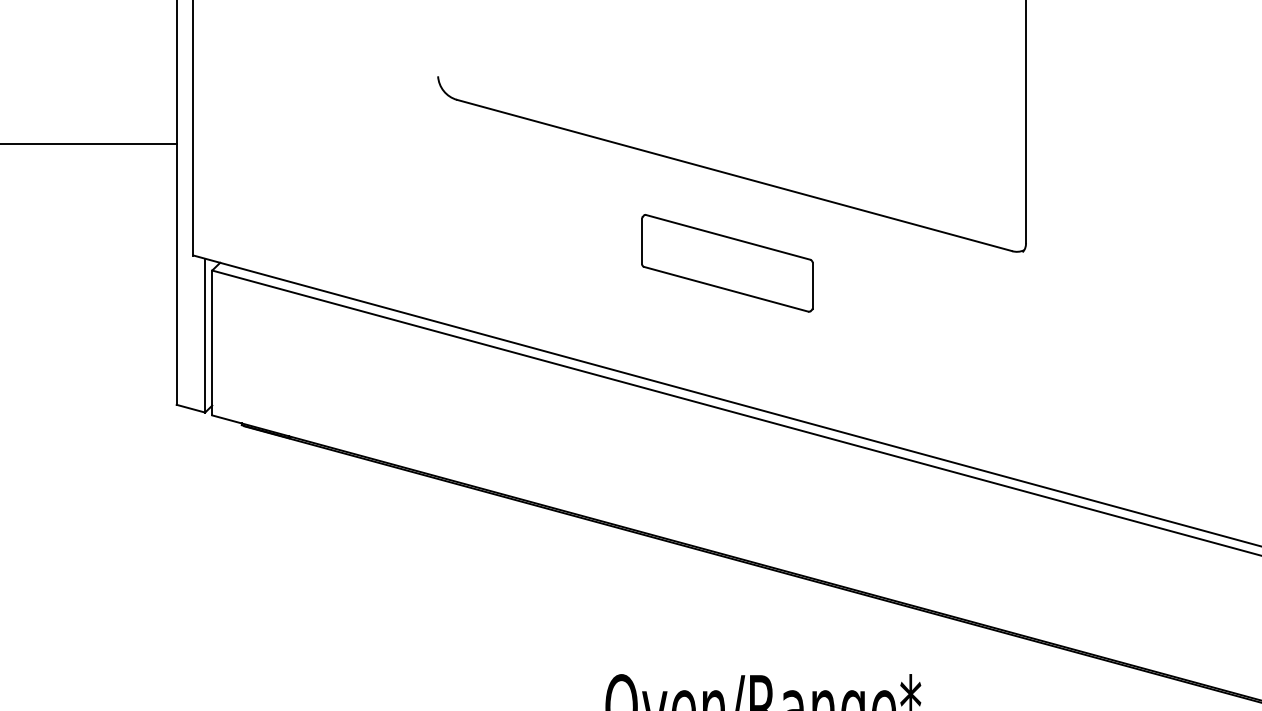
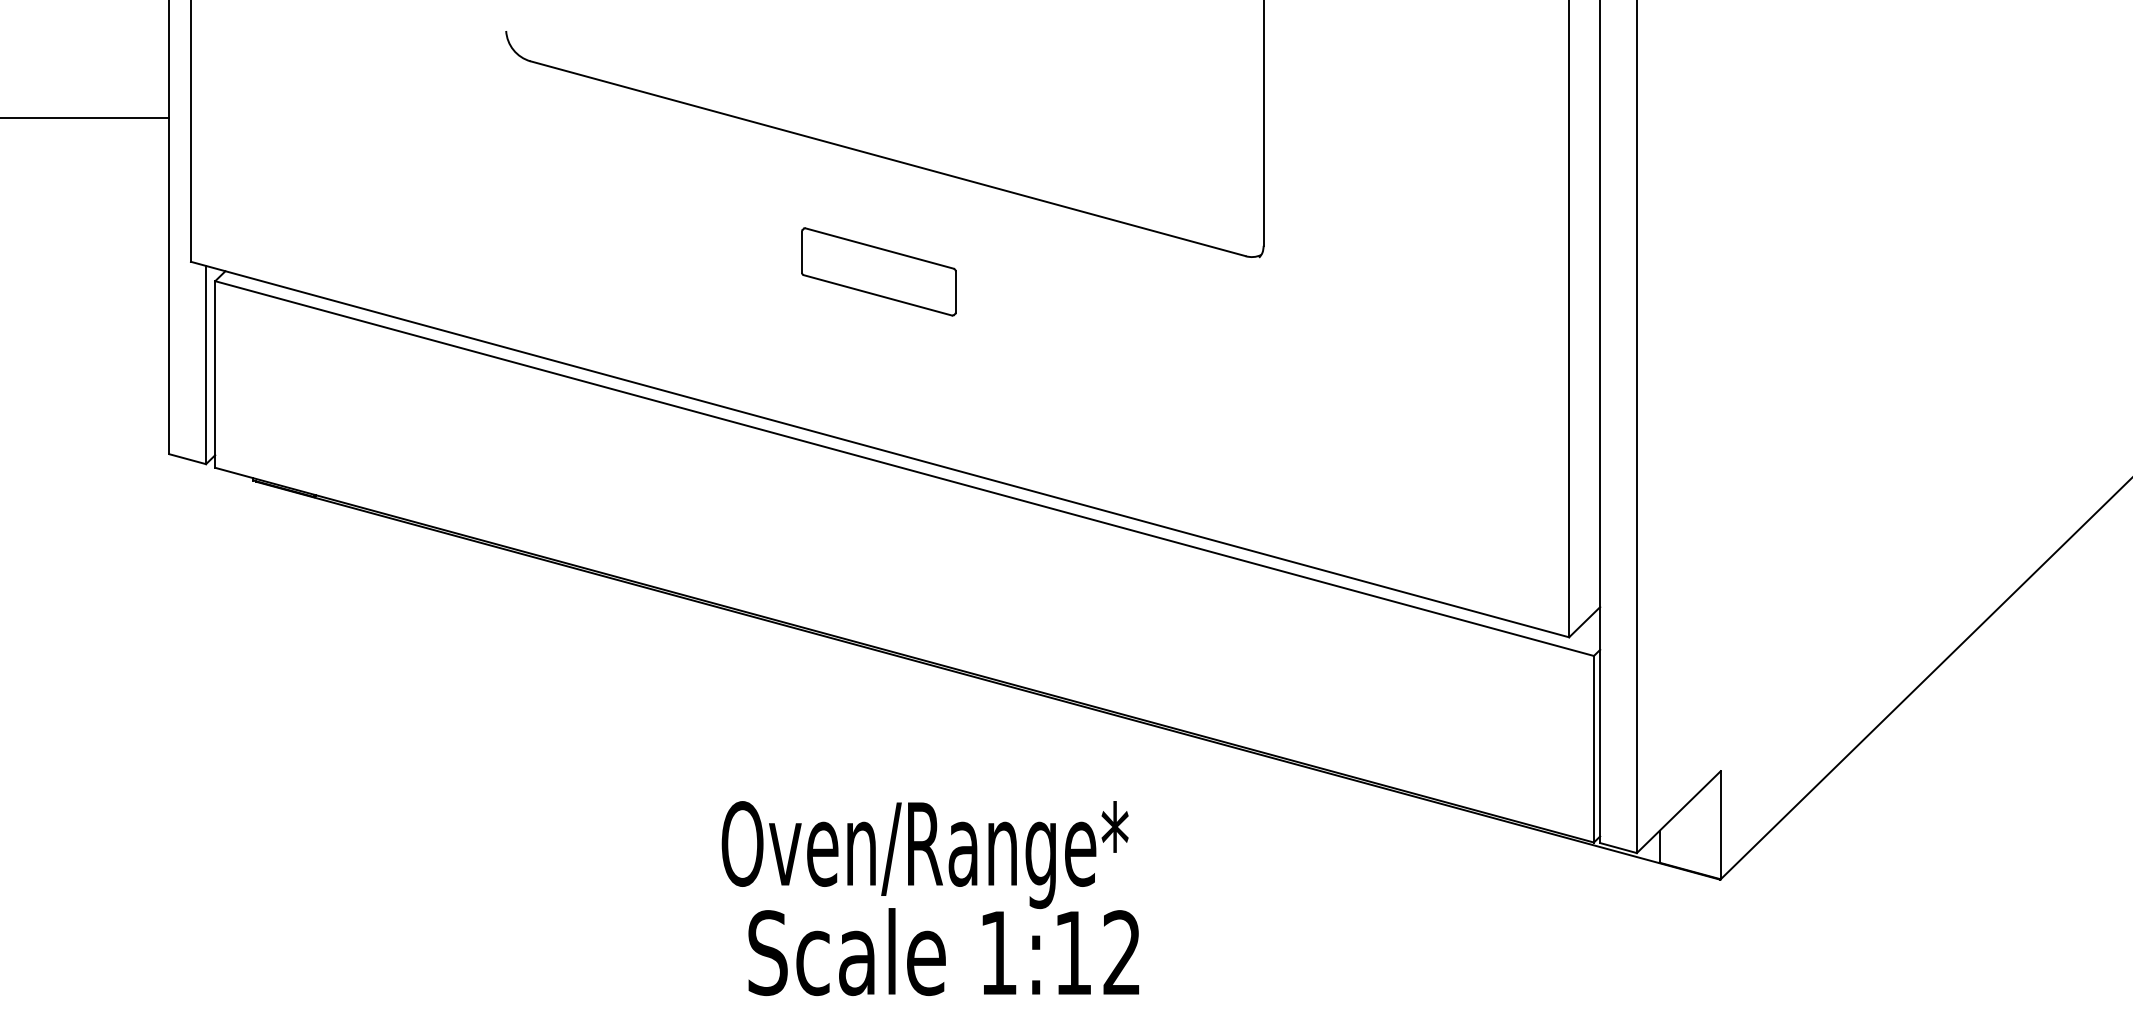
part: (727, 263) -> (878, 271), size x0.7

